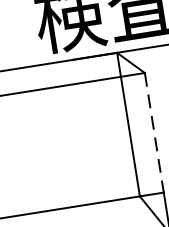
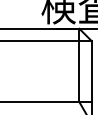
line: (153, 132) -> (91, 71), dashed -> solid

